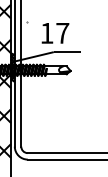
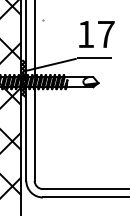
text: (55, 33) -> (96, 34), moved

